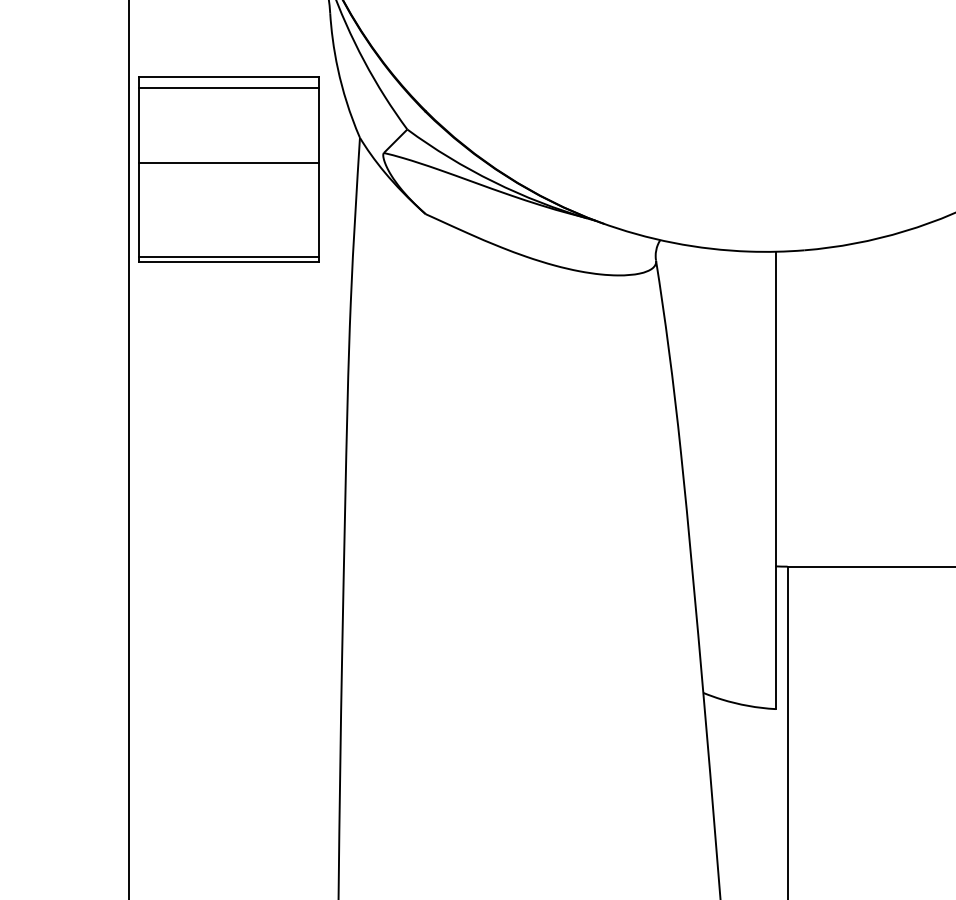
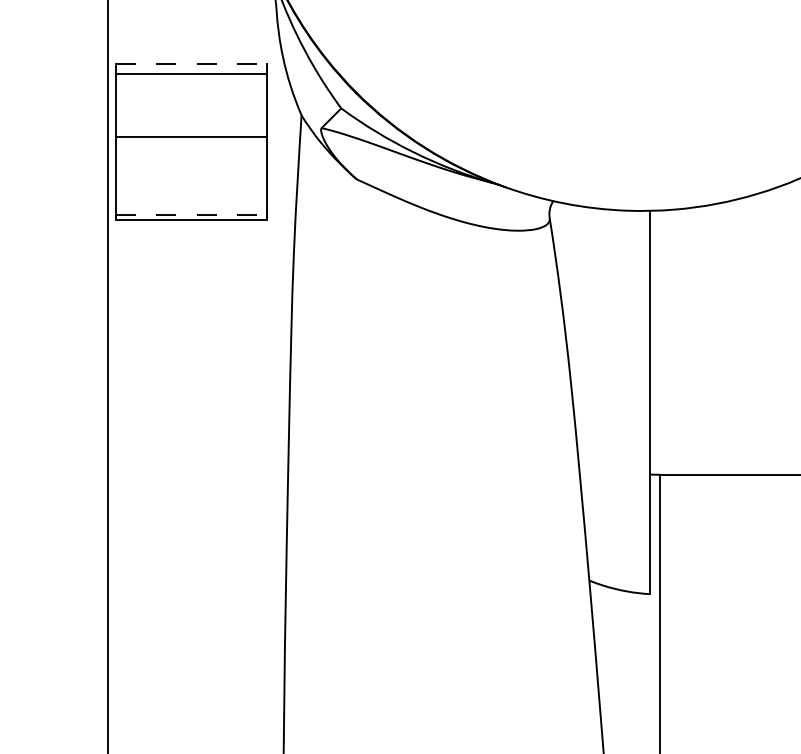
line: (228, 77) -> (191, 64), solid -> dashed
line: (228, 257) -> (191, 215), solid -> dashed

